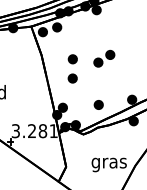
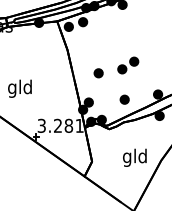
part: (104, 58) -> (128, 65), moved
part: (72, 59) -> (98, 54), removed
text: (108, 162) -> (134, 157), gras -> gld

